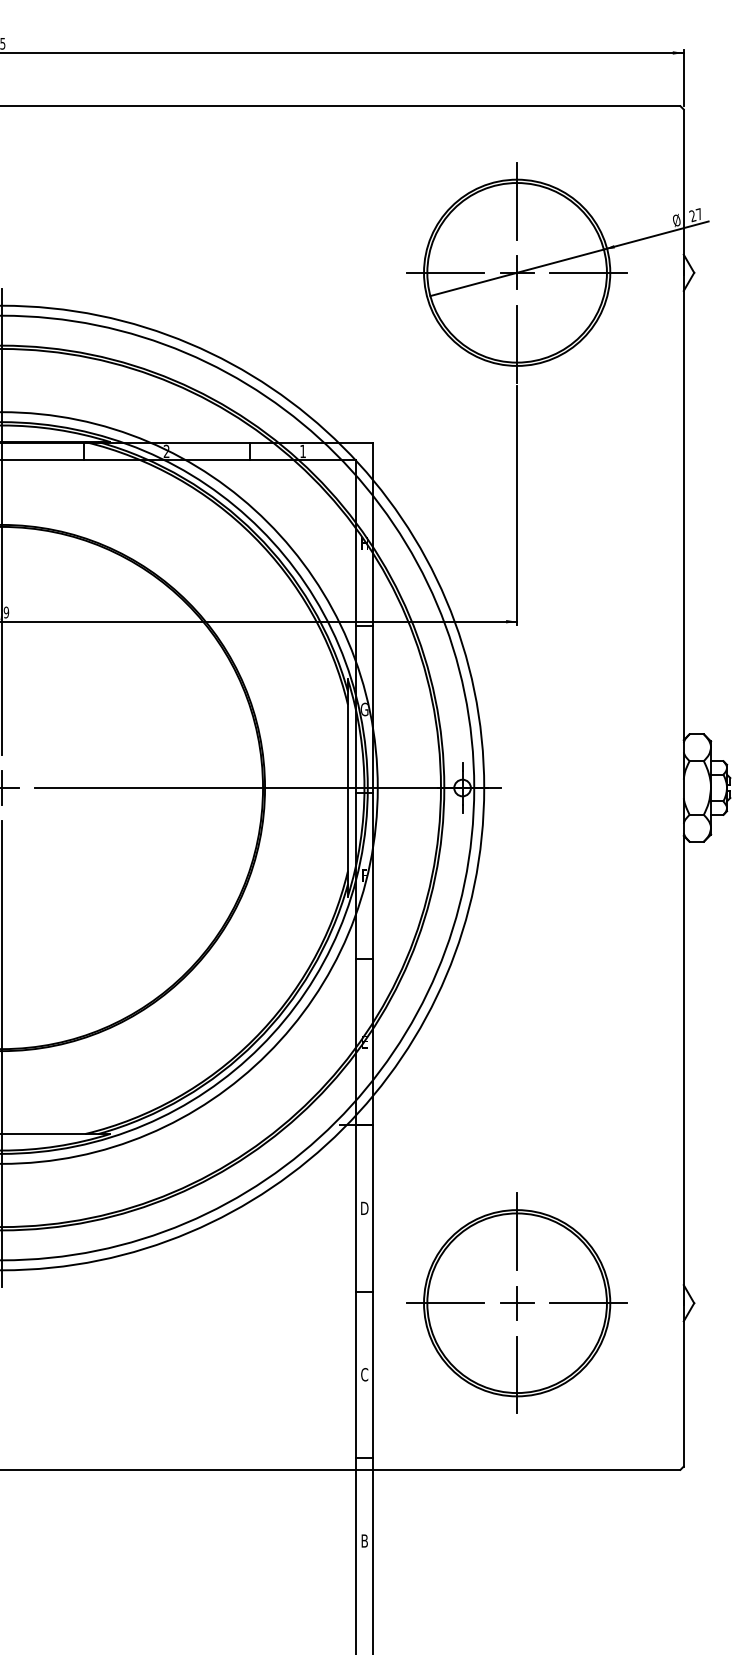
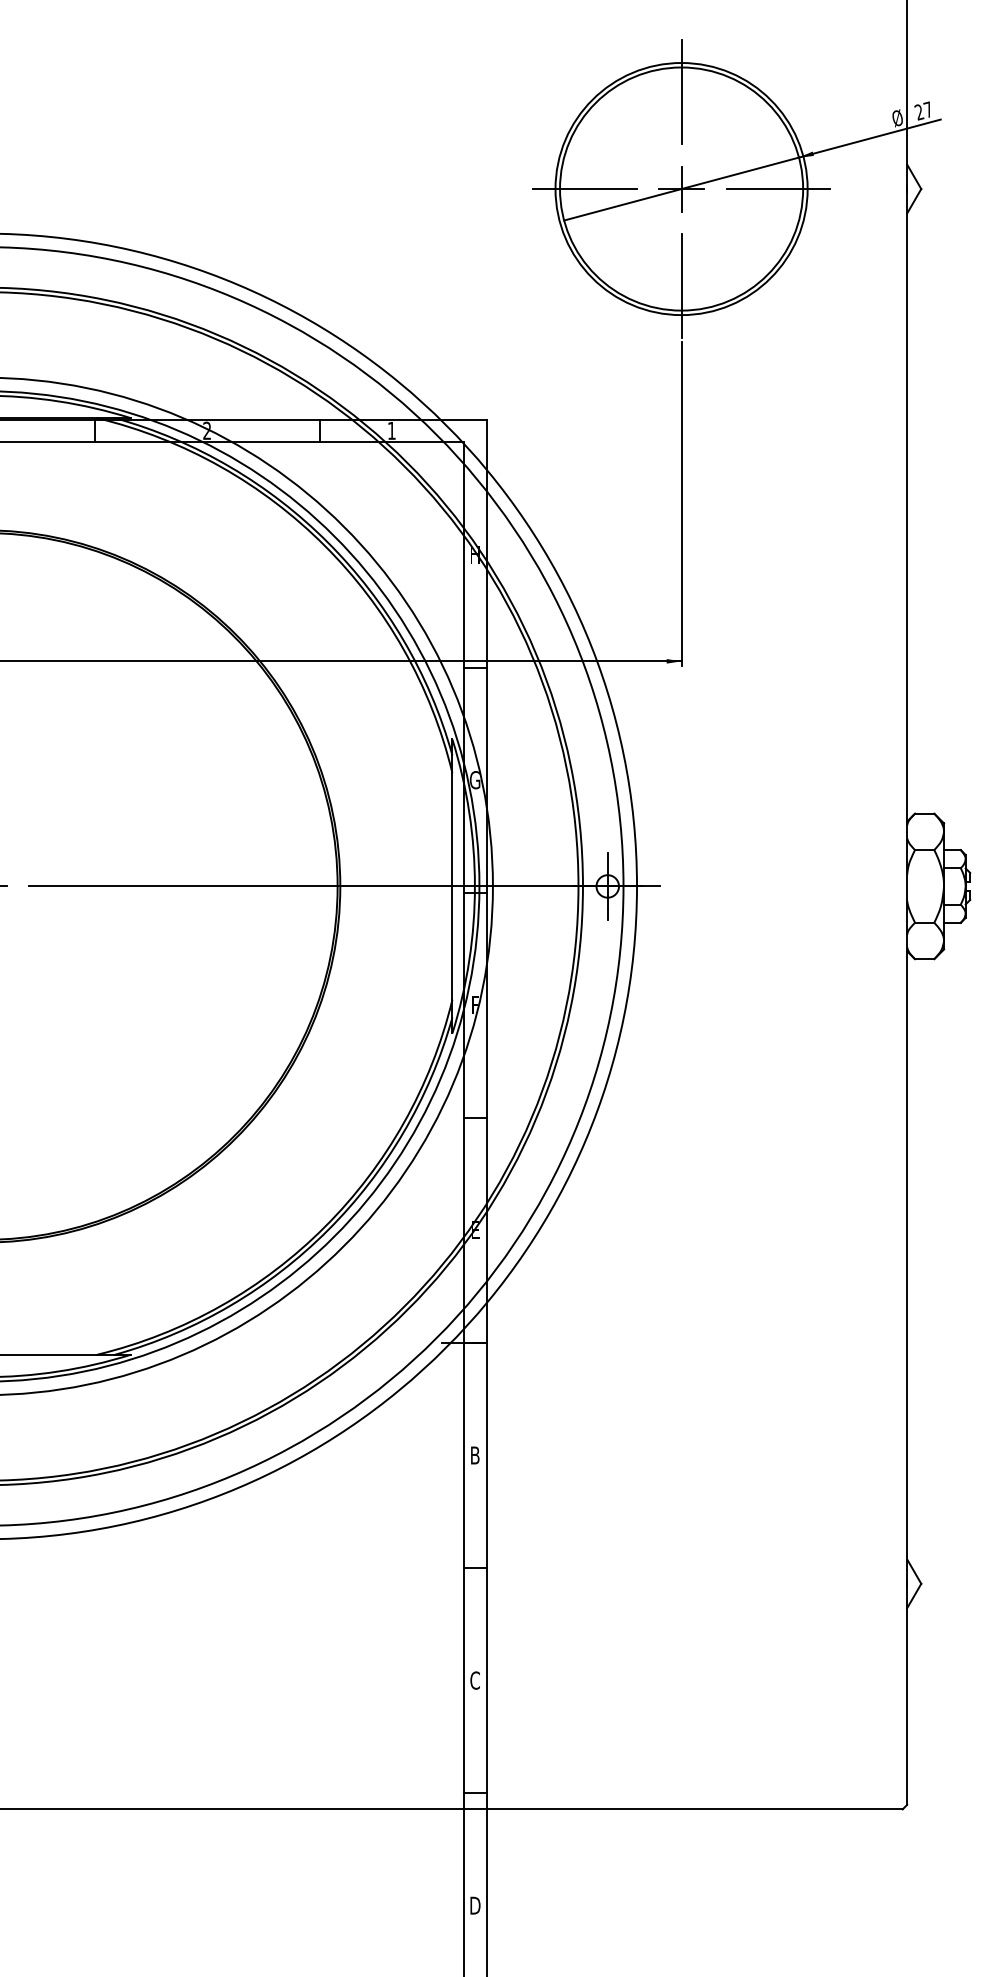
text: (364, 1208) -> (474, 1455), D -> B
part: (516, 1302) -> (680, 1582), removed
text: (364, 1540) -> (474, 1904), B -> D

